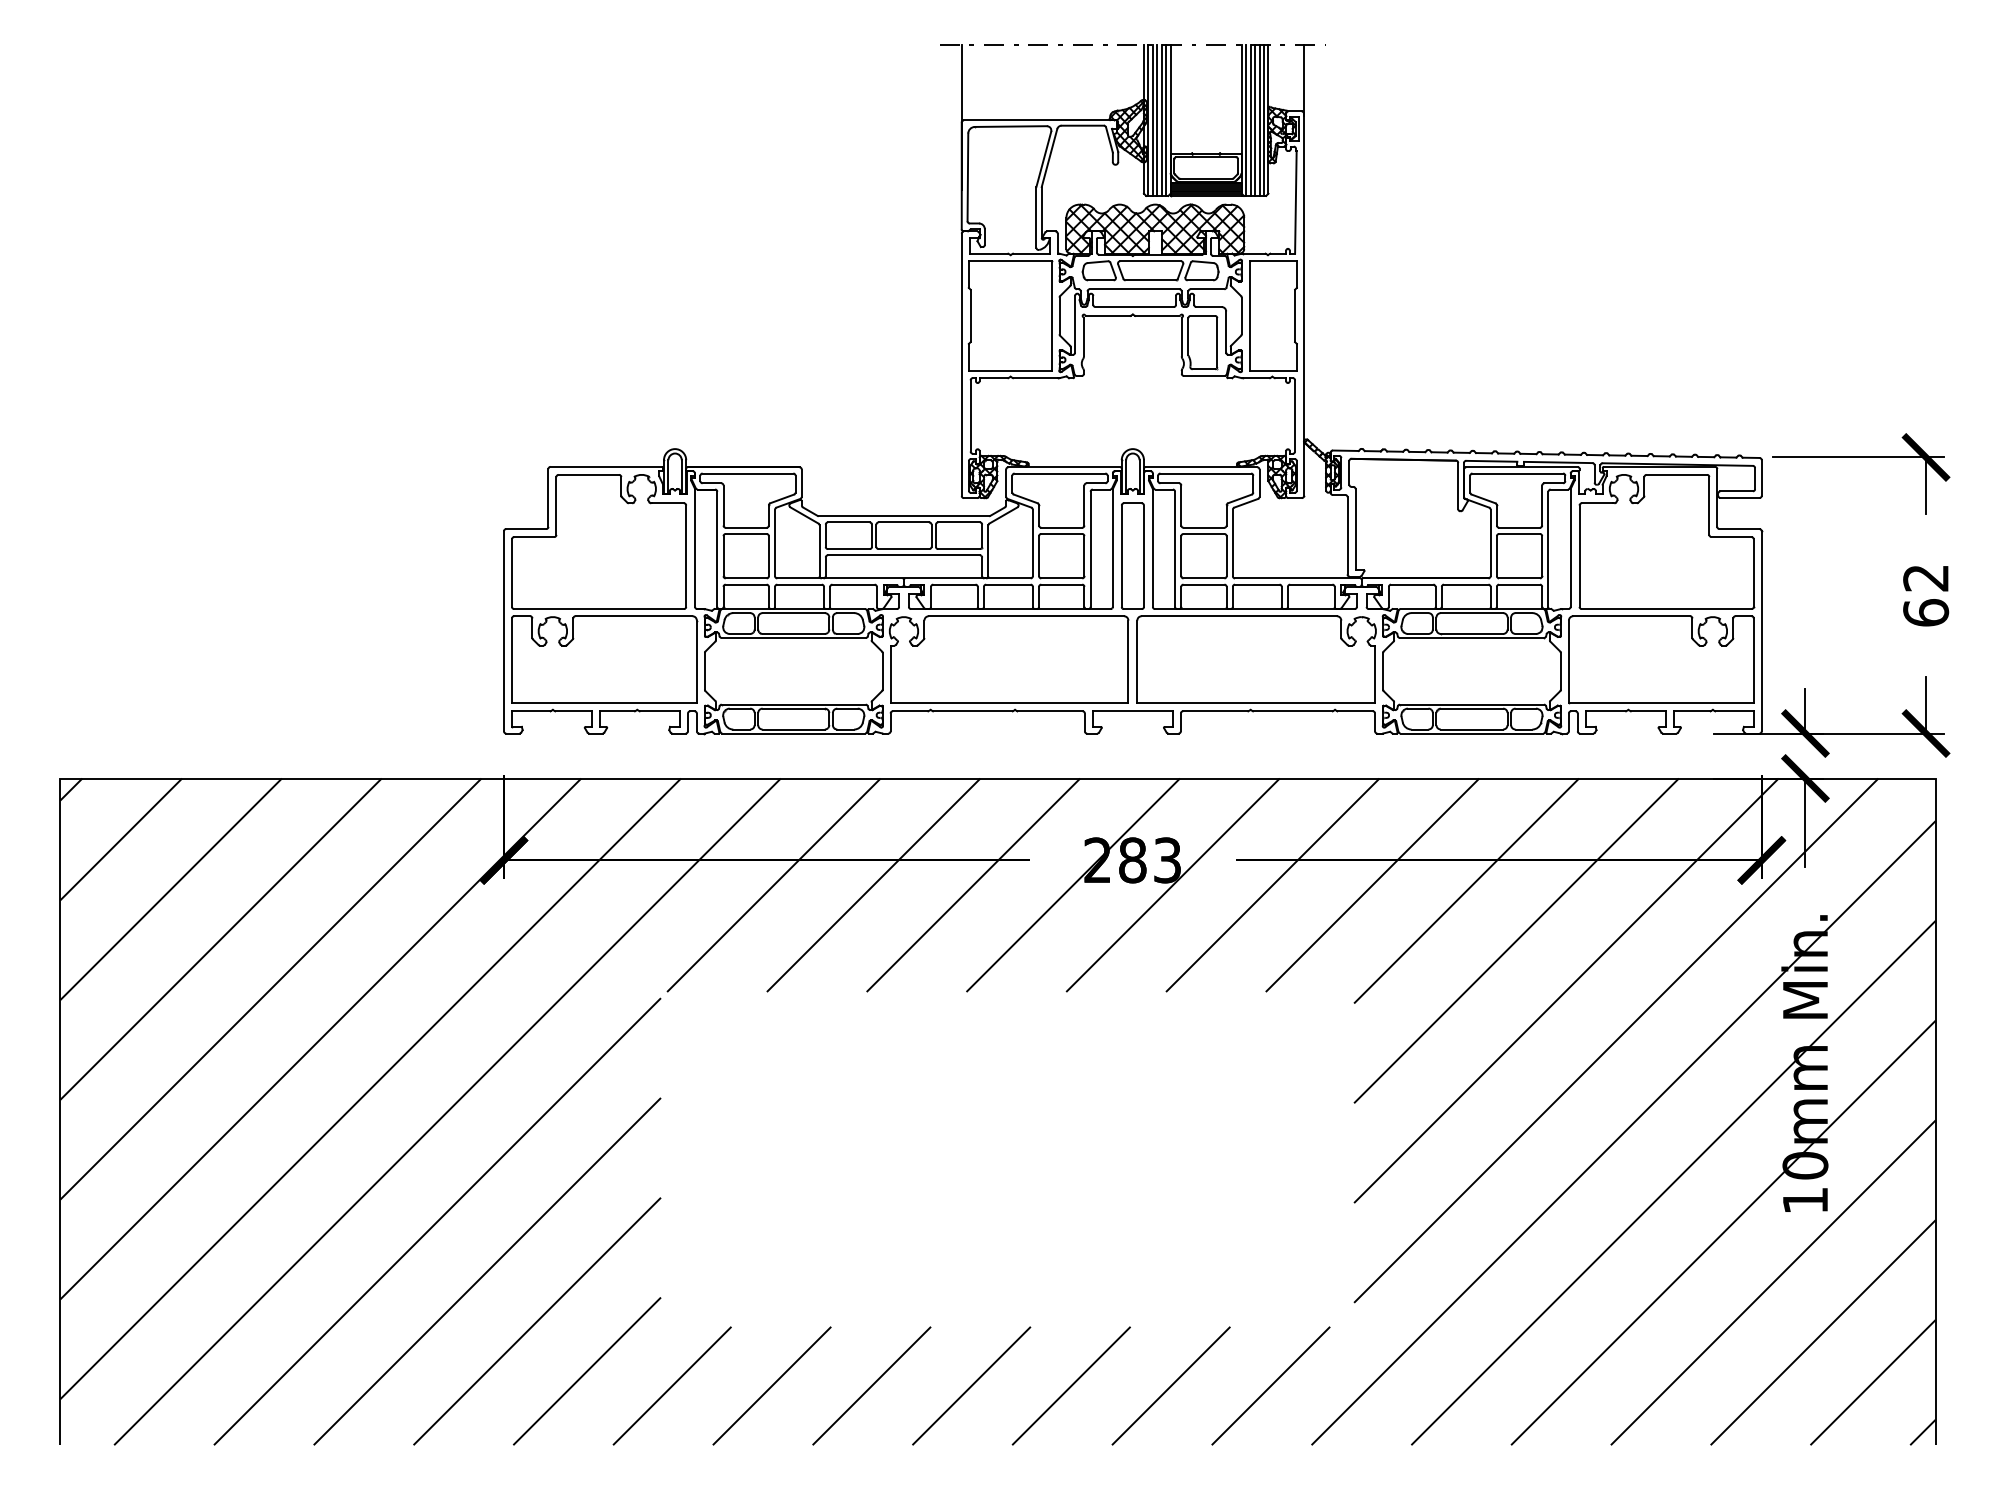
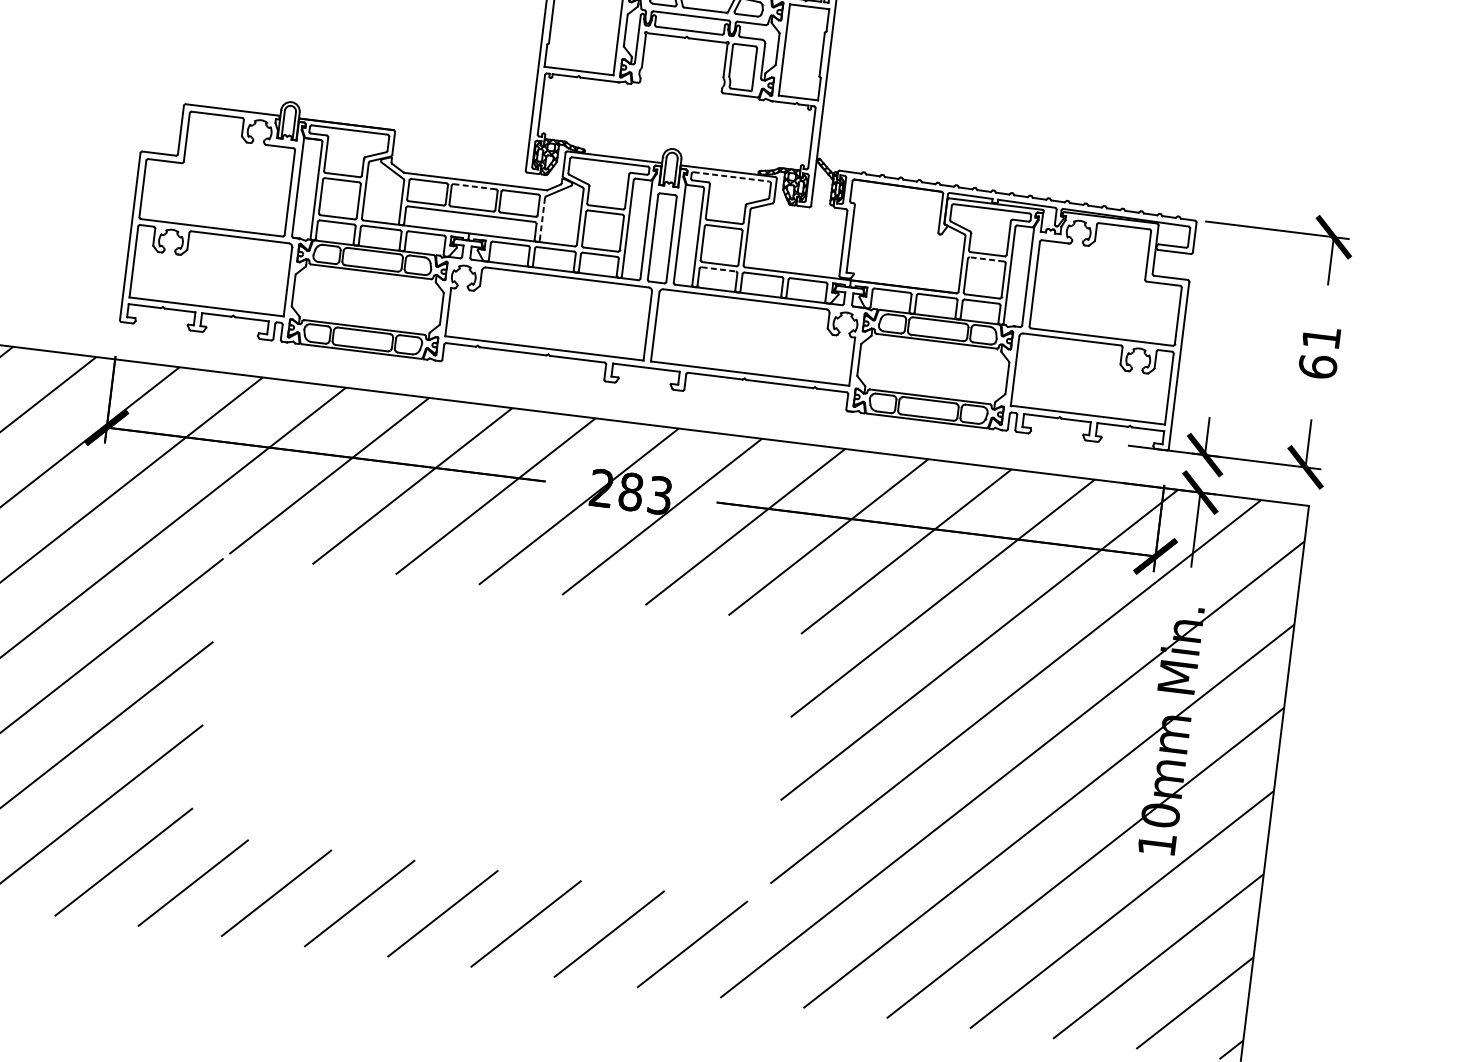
line: (1206, 473) -> (732, 176), solid -> dashed
line: (903, 522) -> (474, 186), solid -> dashed
line: (1519, 533) -> (987, 259), solid -> dashed
line: (988, 551) -> (542, 219), solid -> dashed
text: (1925, 578) -> (1320, 338), 62 -> 61
line: (1204, 584) -> (719, 269), solid -> dashed

